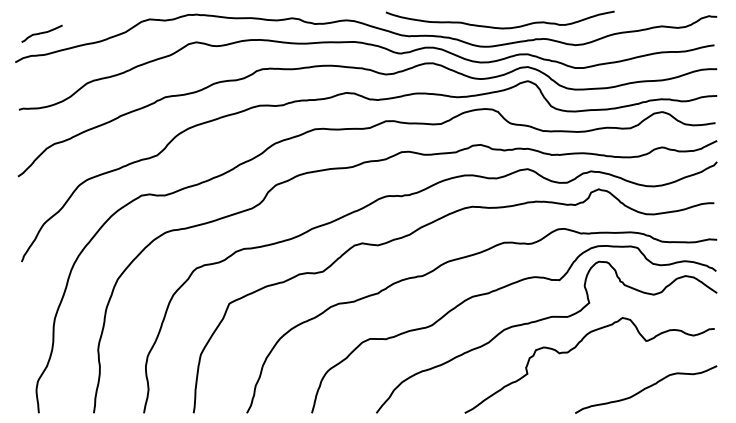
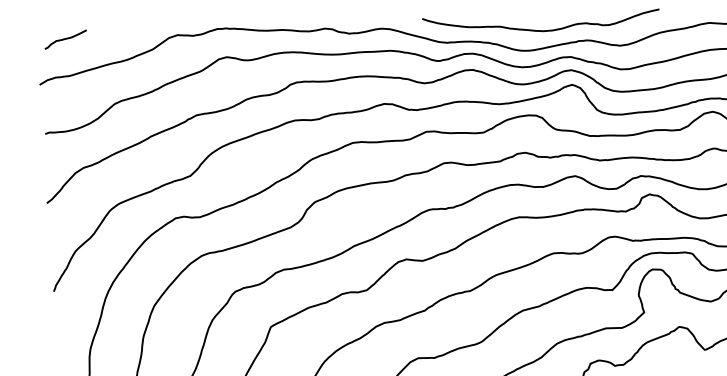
curve: (41, 33) -> (65, 39), moved

